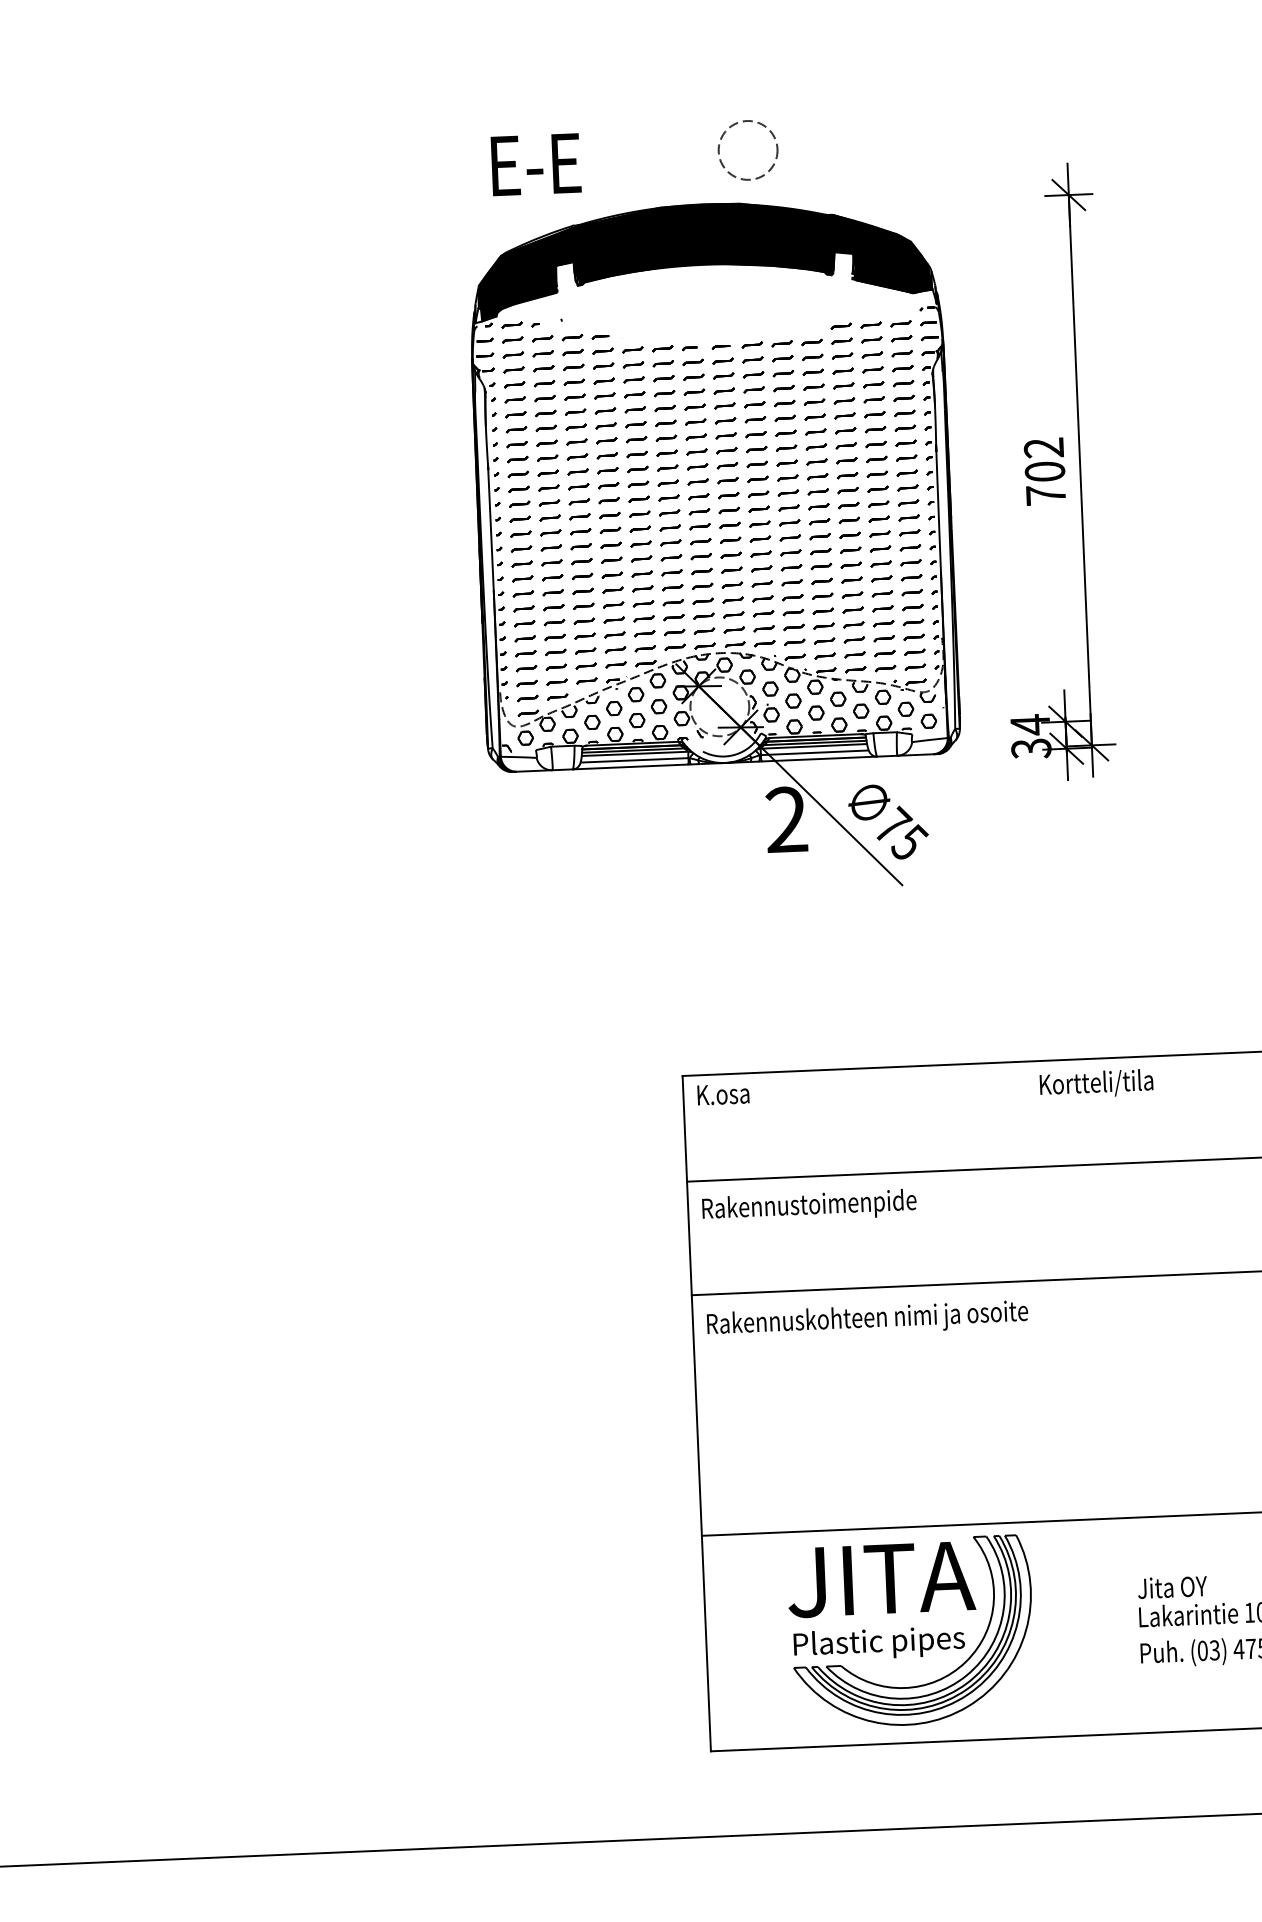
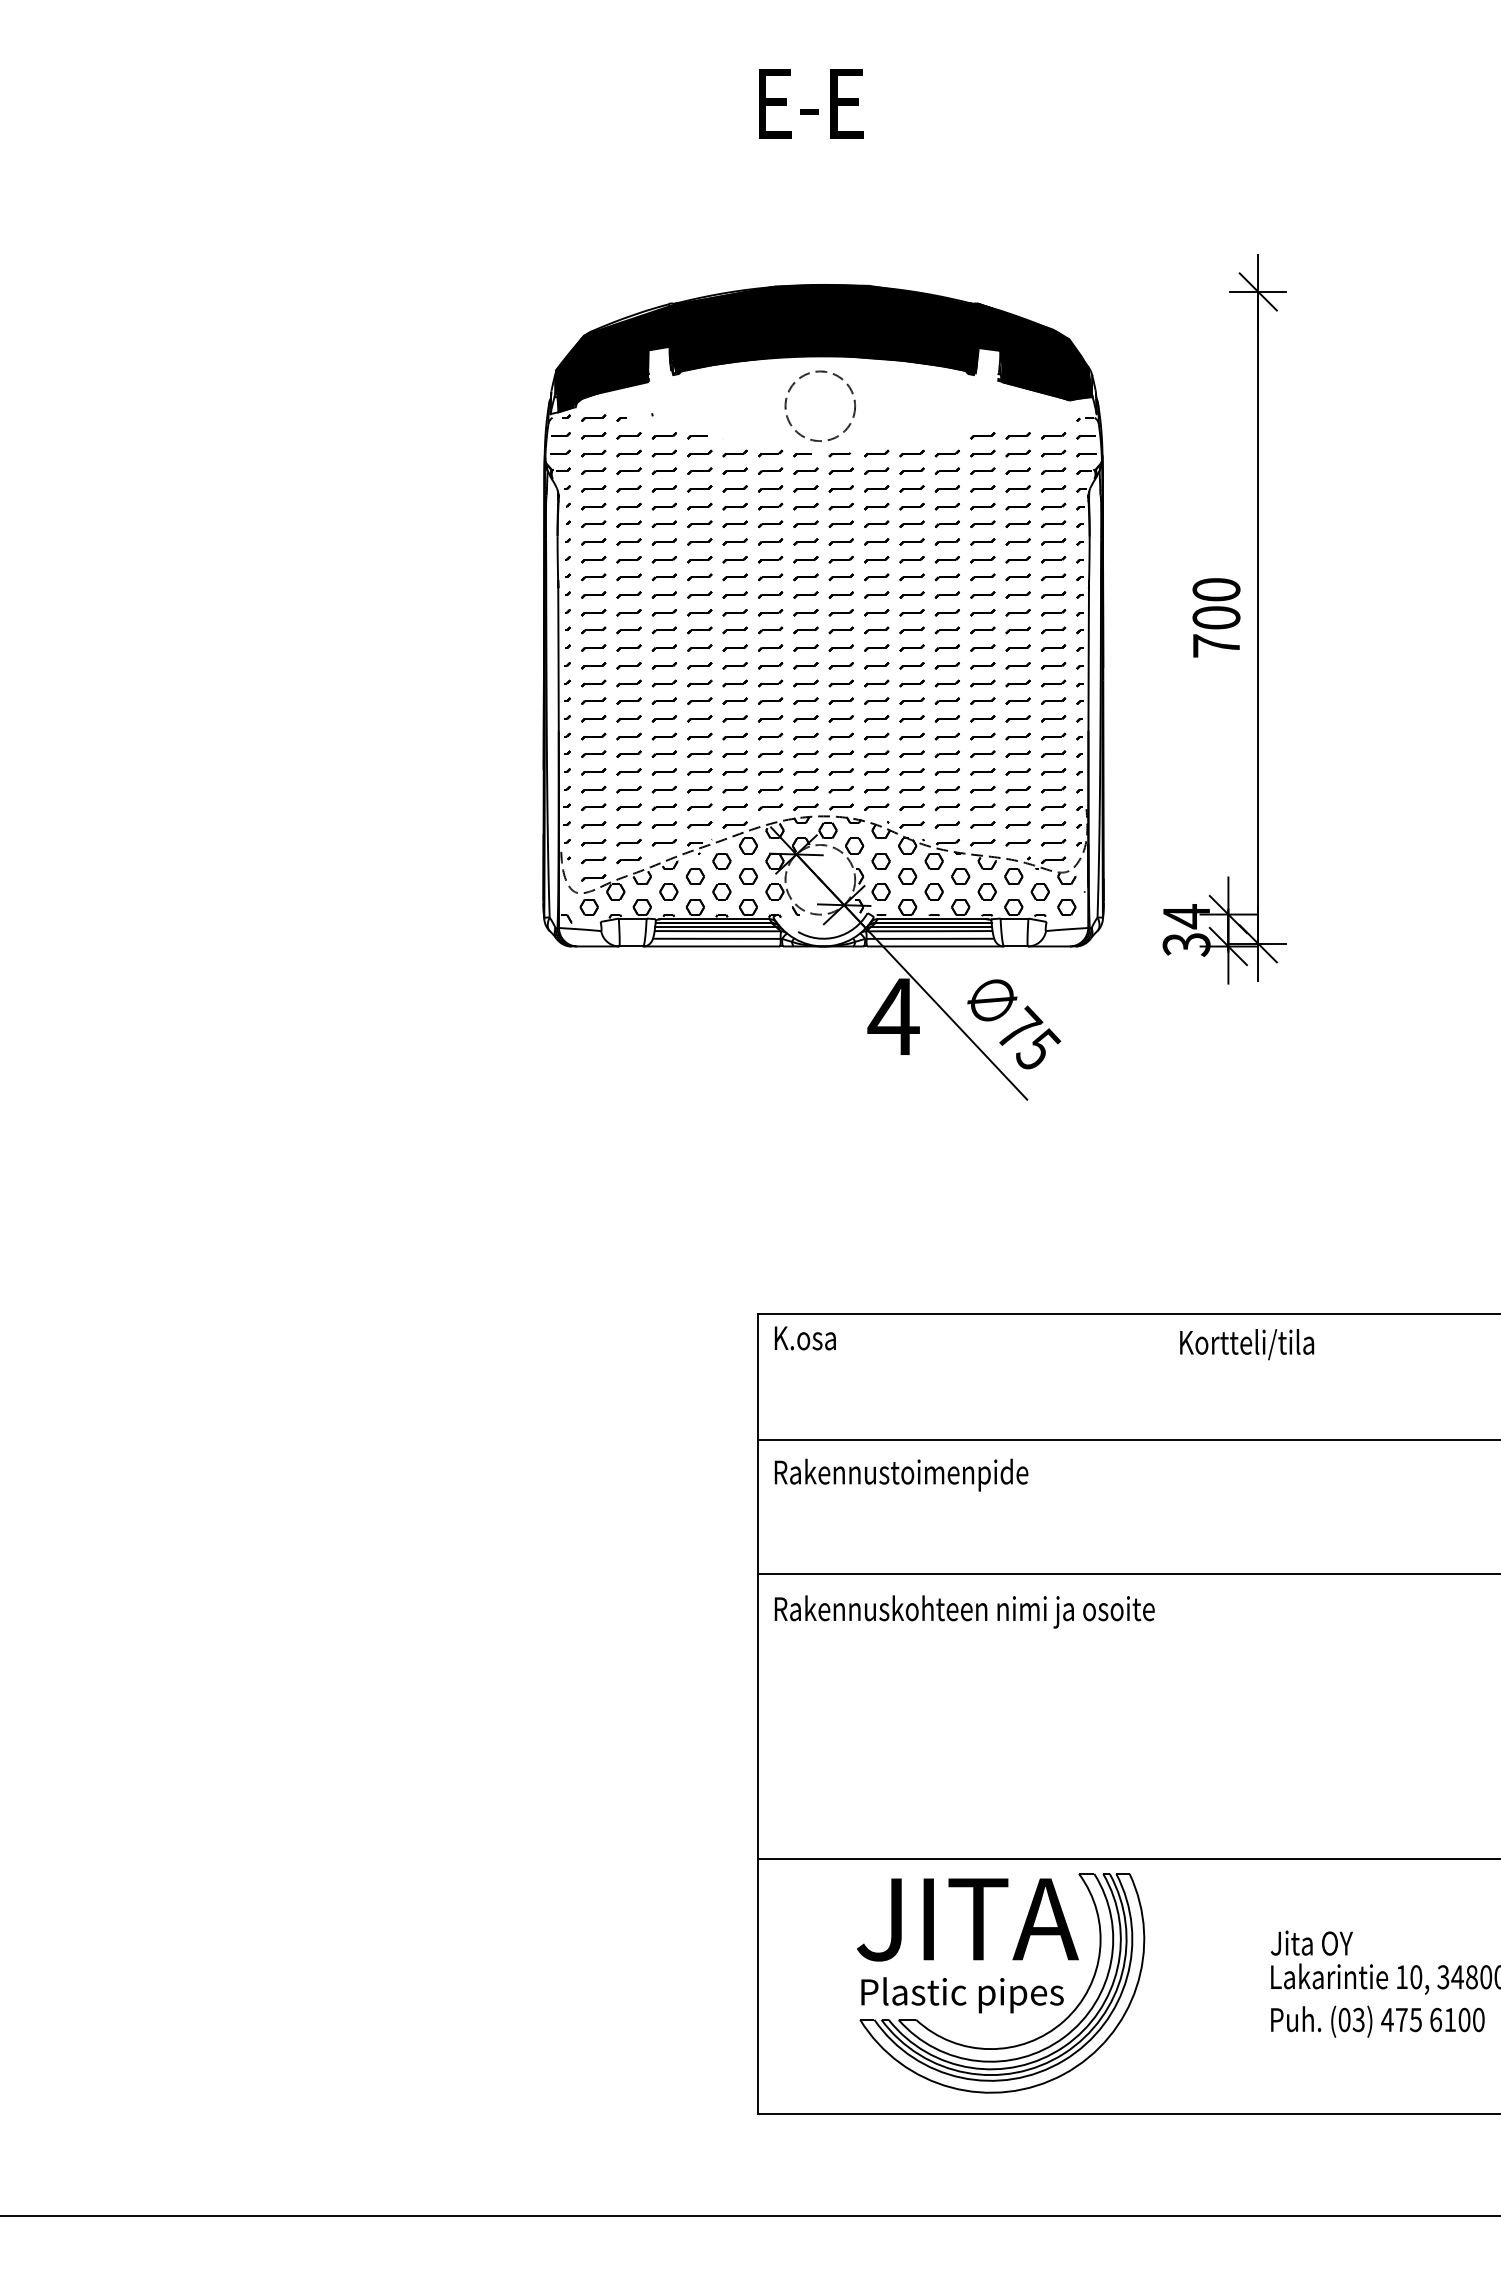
circle: (747, 149) -> (819, 405), moved
text: (536, 164) -> (811, 103), moved
text: (1044, 447) -> (1216, 589), 702 -> 700
text: (786, 818) -> (893, 1015), 2 -> 4

